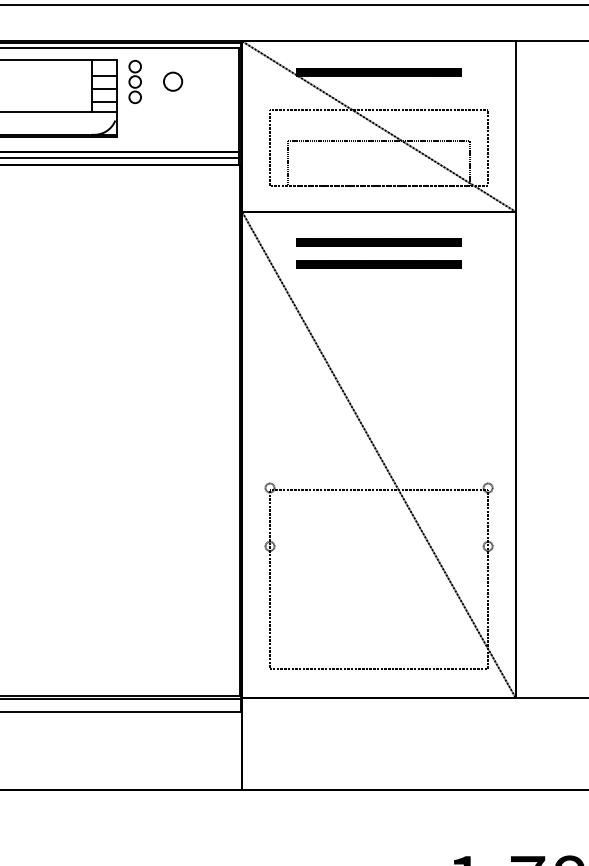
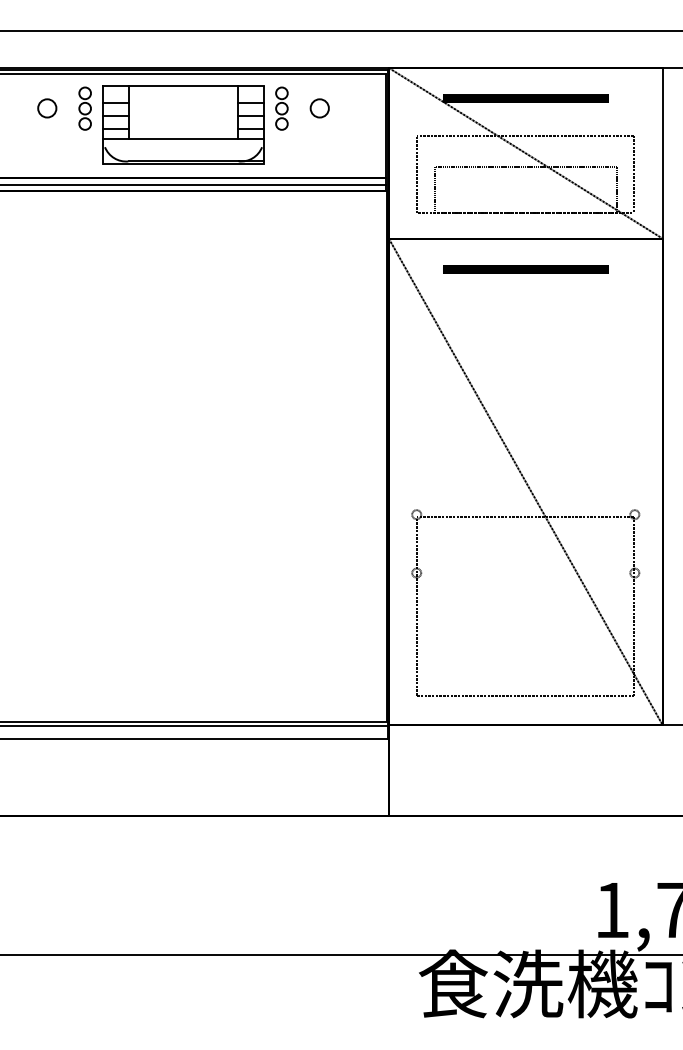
part: (378, 264) -> (525, 291), removed

